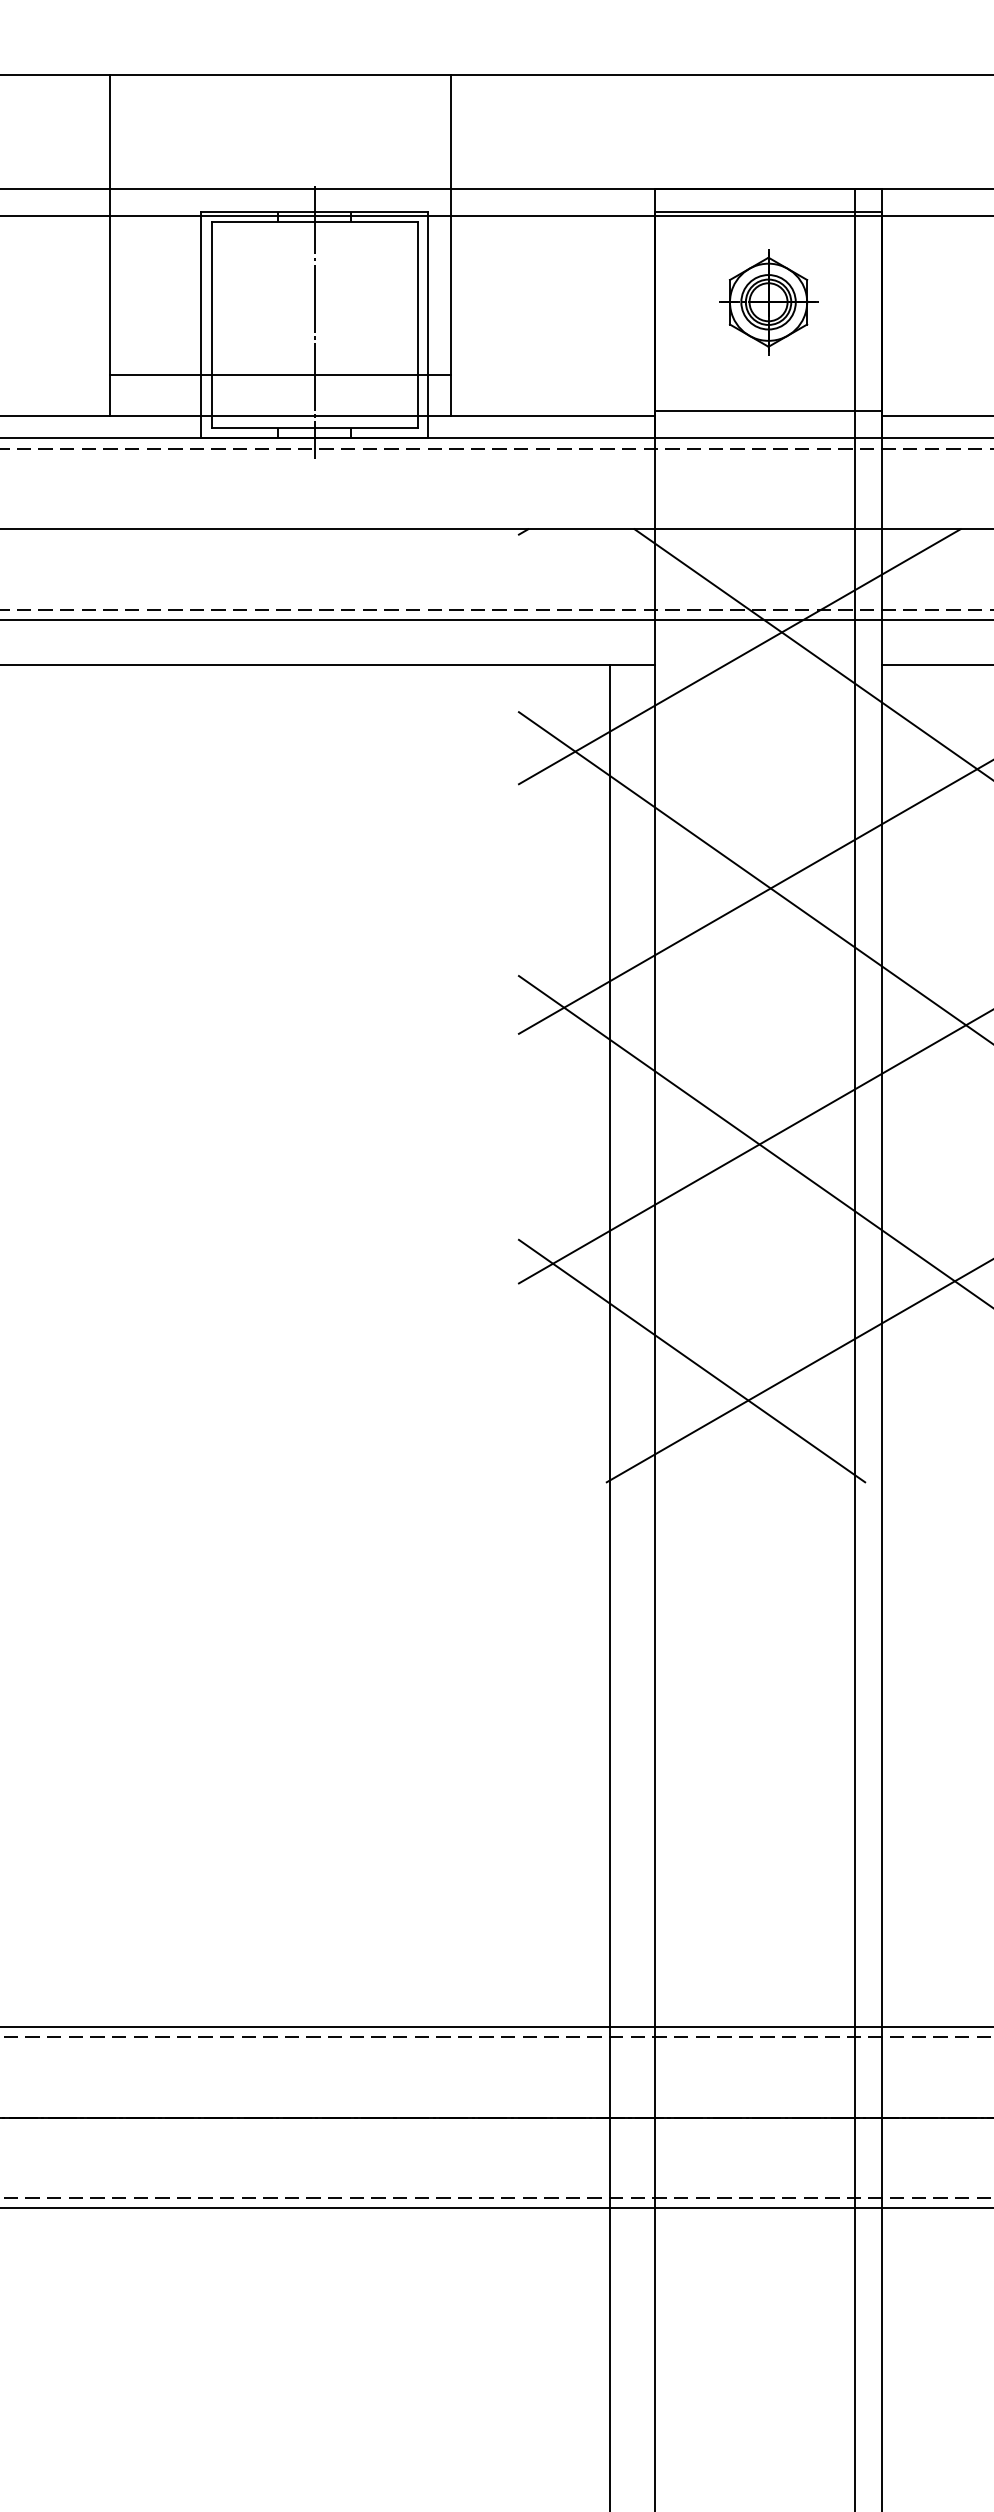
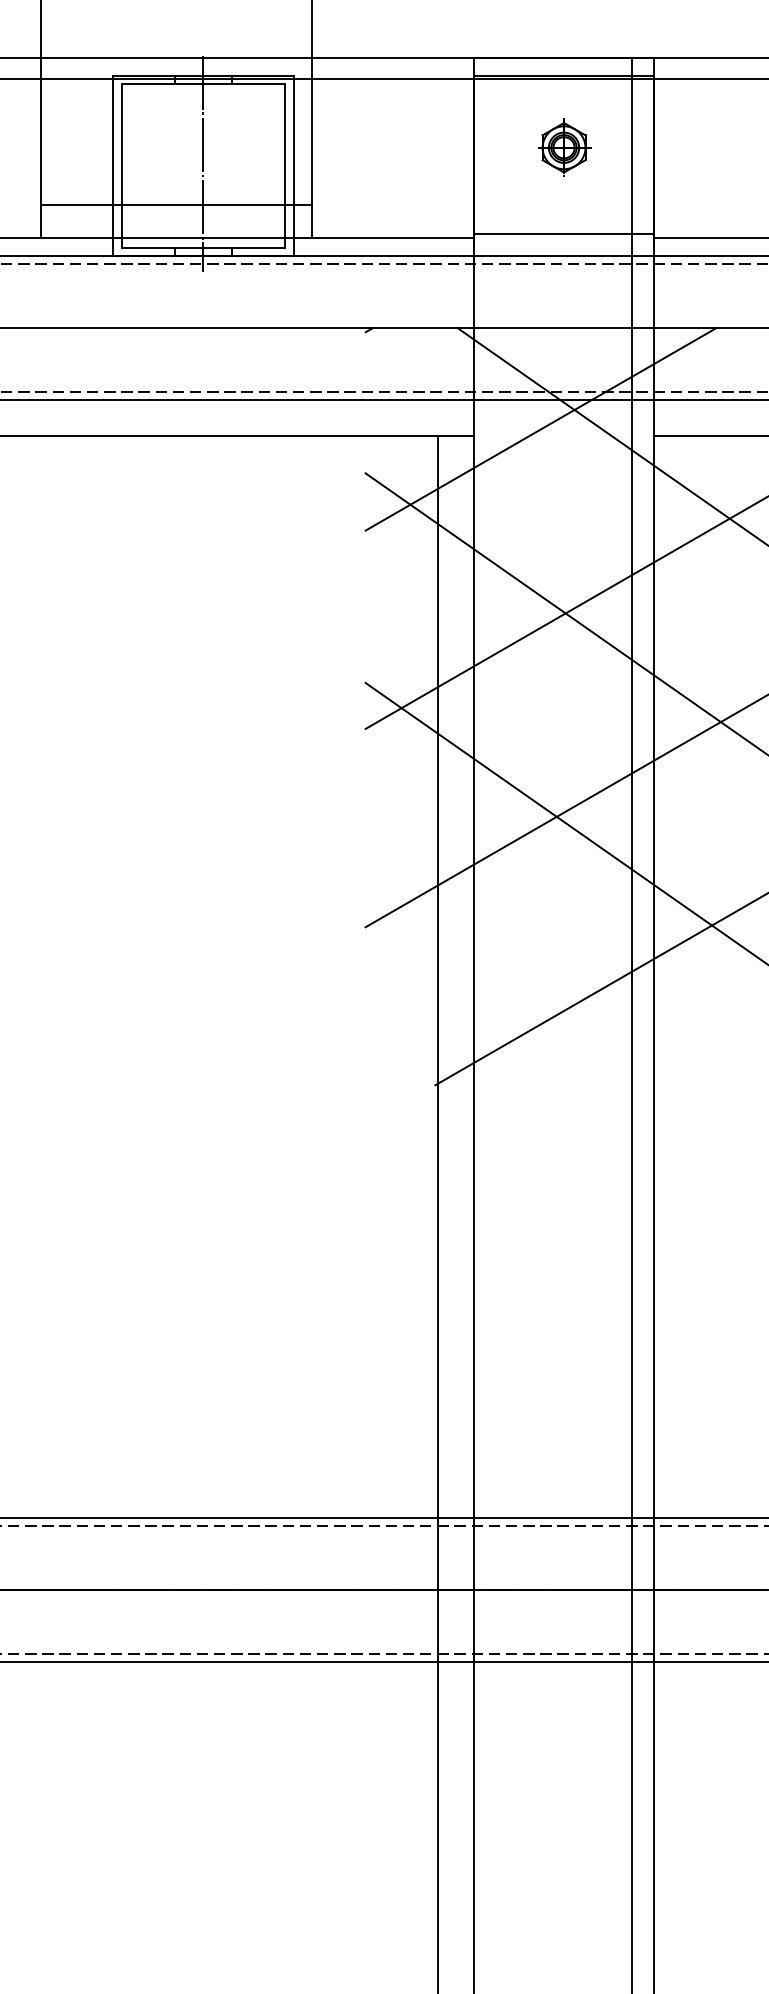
part: (768, 302) -> (563, 147), size x0.7
line: (691, 1360) -> (502, 988), removed

